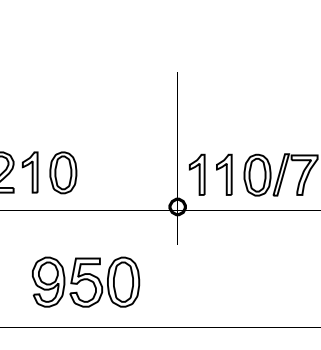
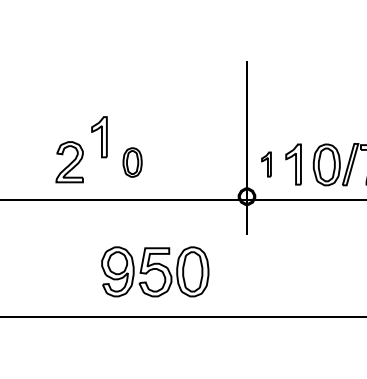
part: (30, 172) -> (99, 137), moved
part: (63, 172) -> (132, 162), size x0.7
part: (197, 174) -> (266, 164), size x0.6

